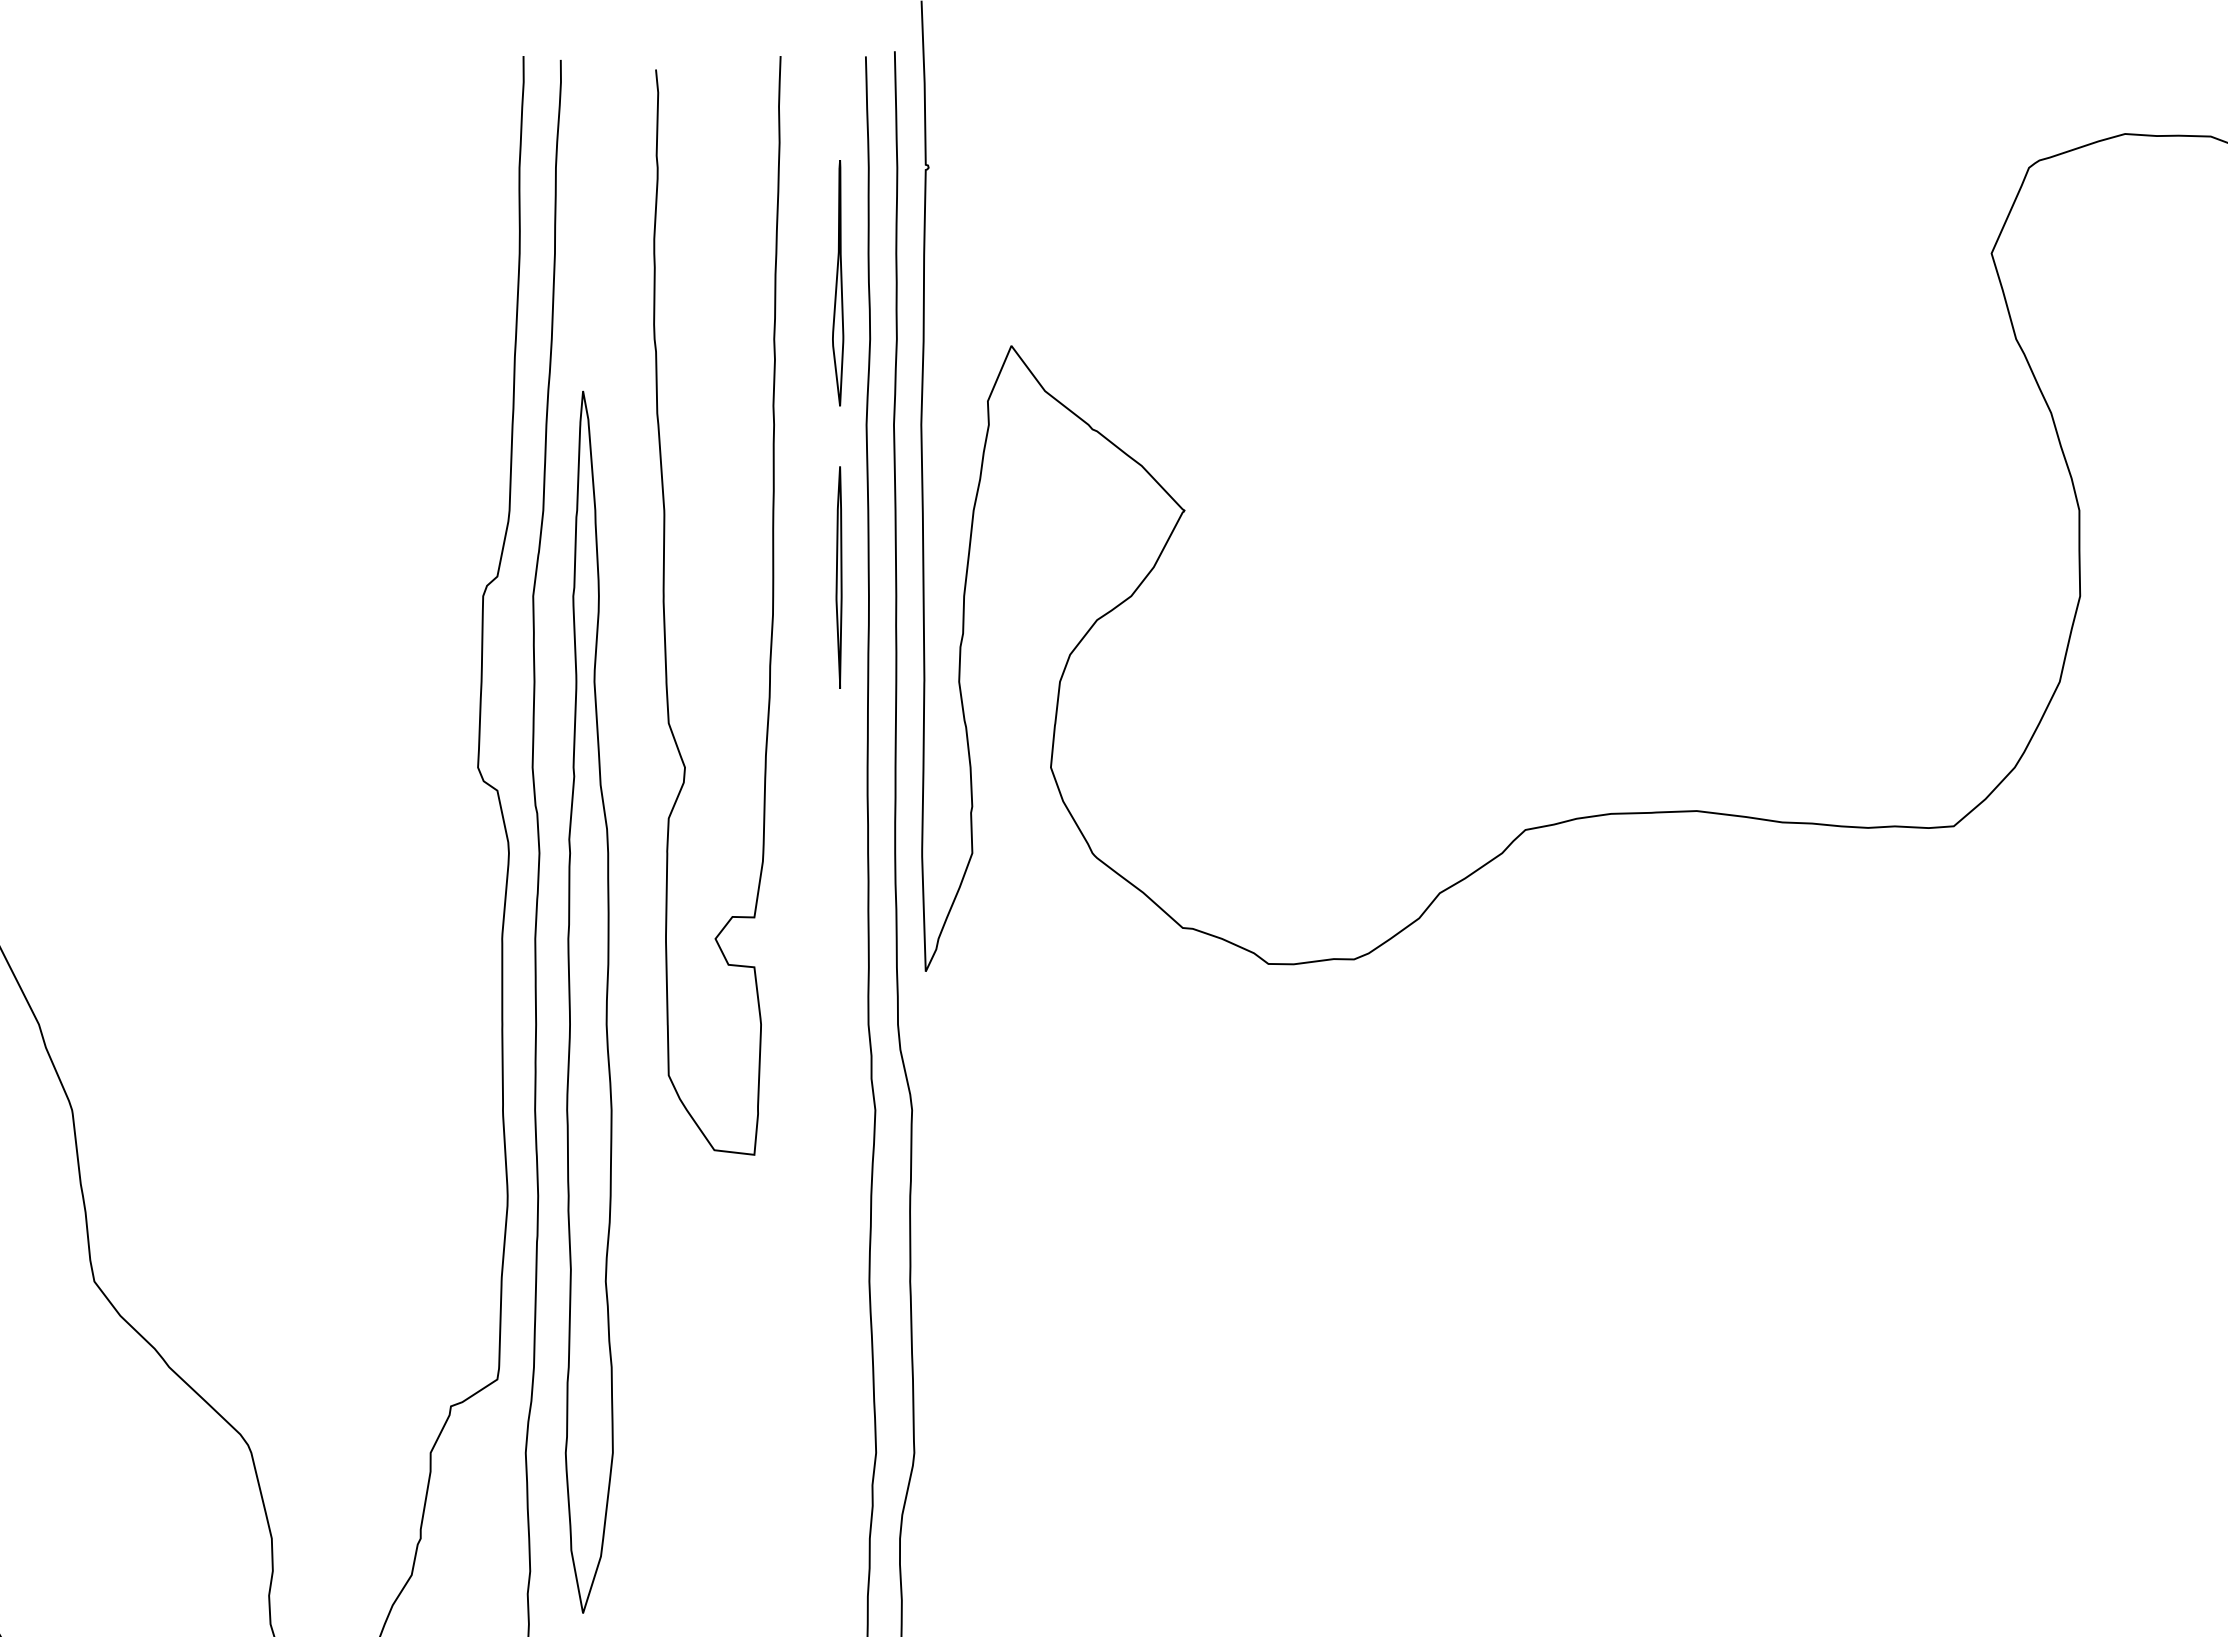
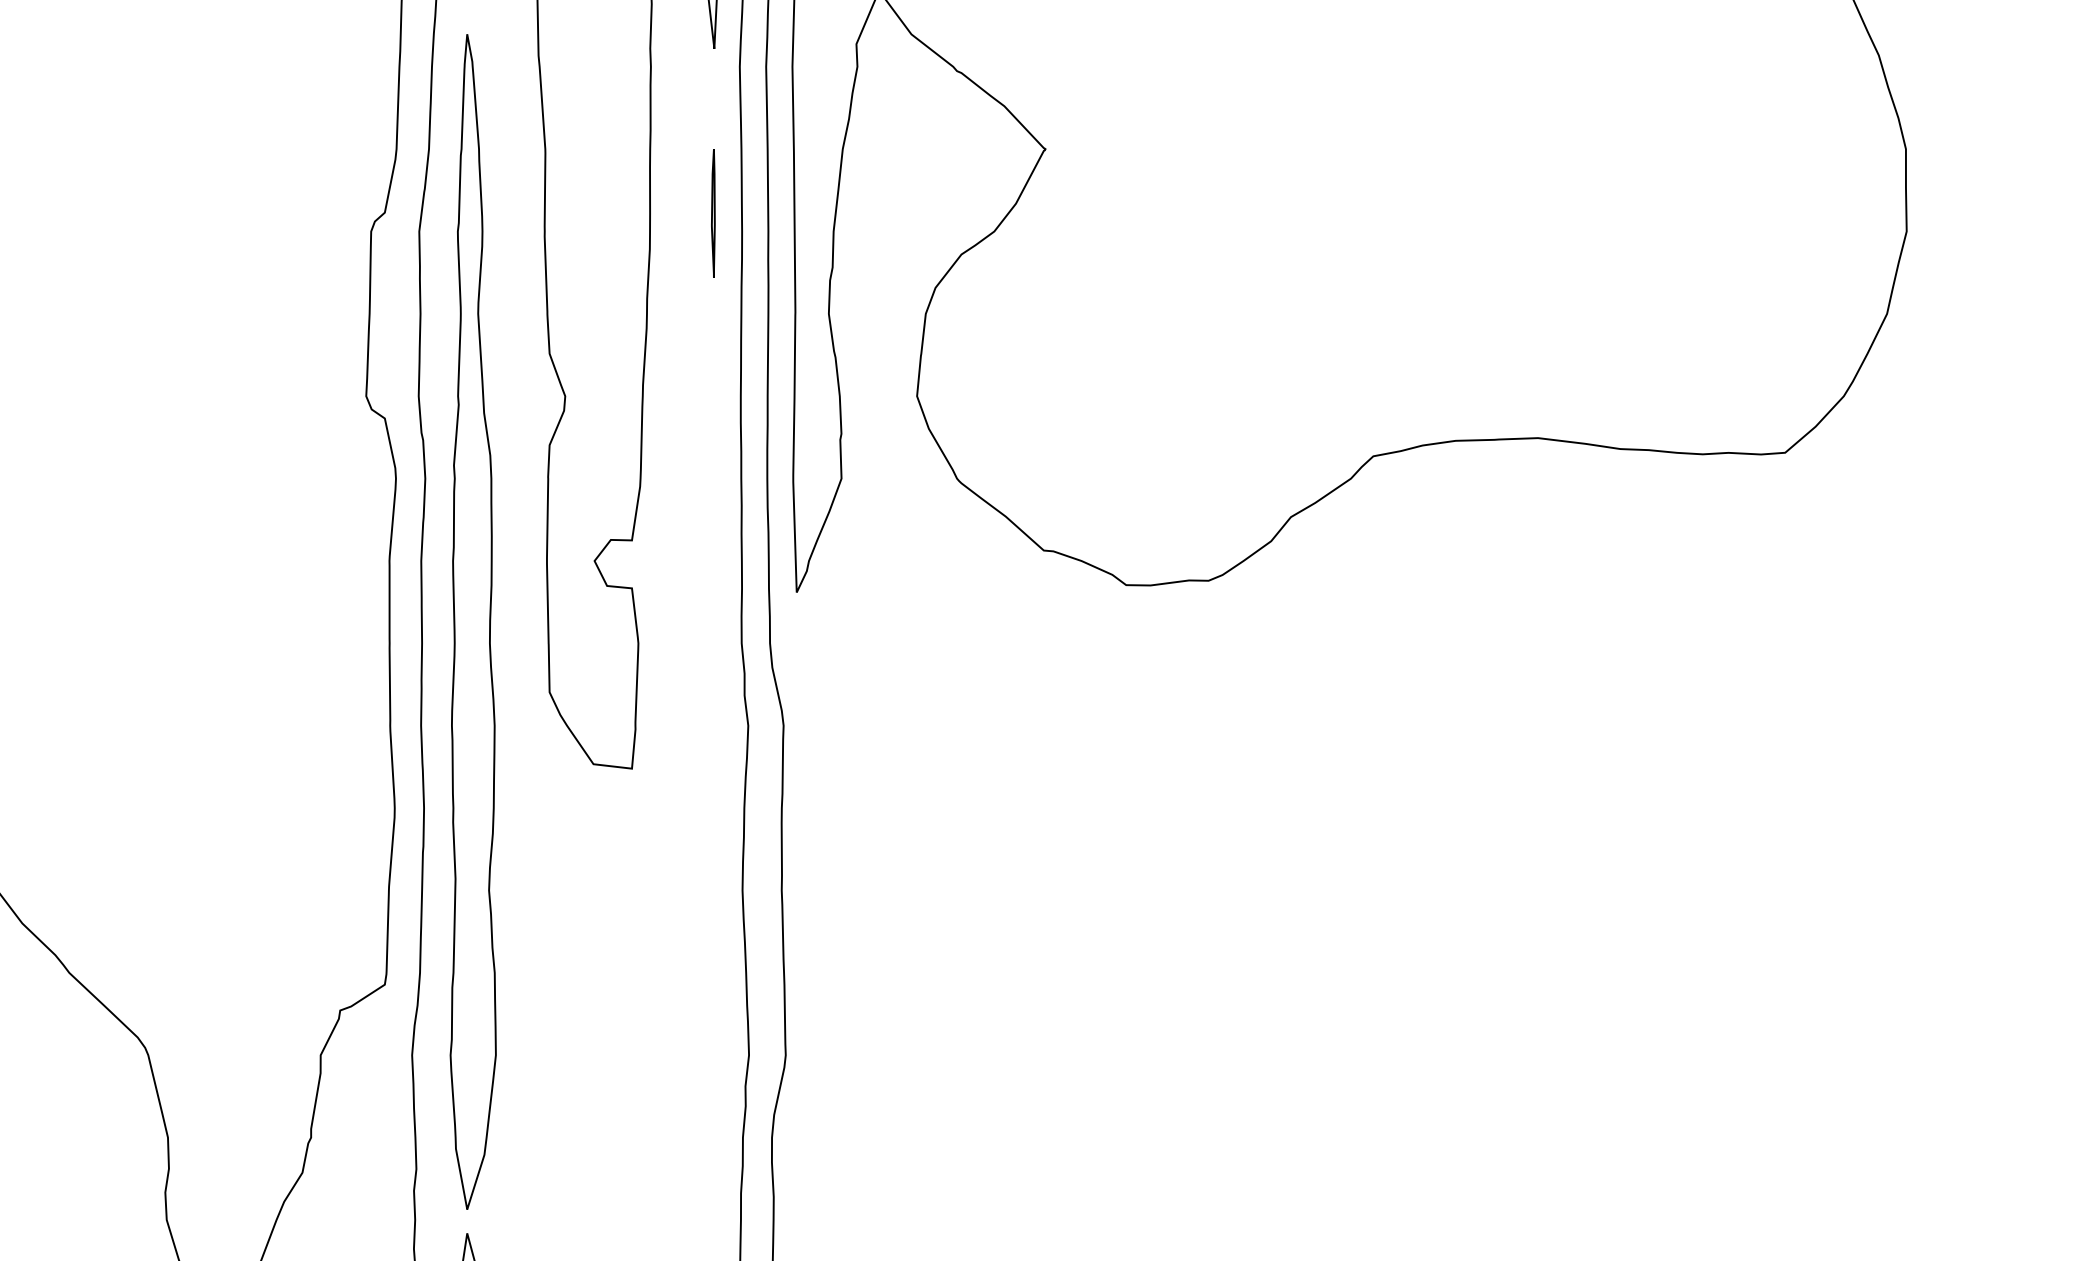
part: (838, 577) -> (712, 213), size x0.6

